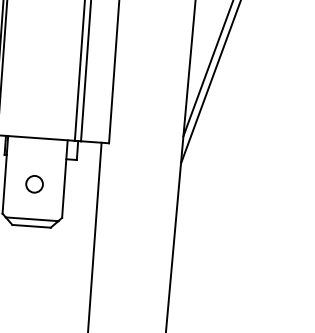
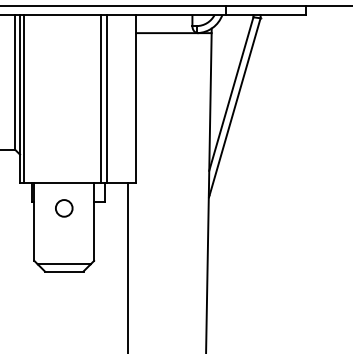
circle: (34, 184) -> (64, 208), moved

